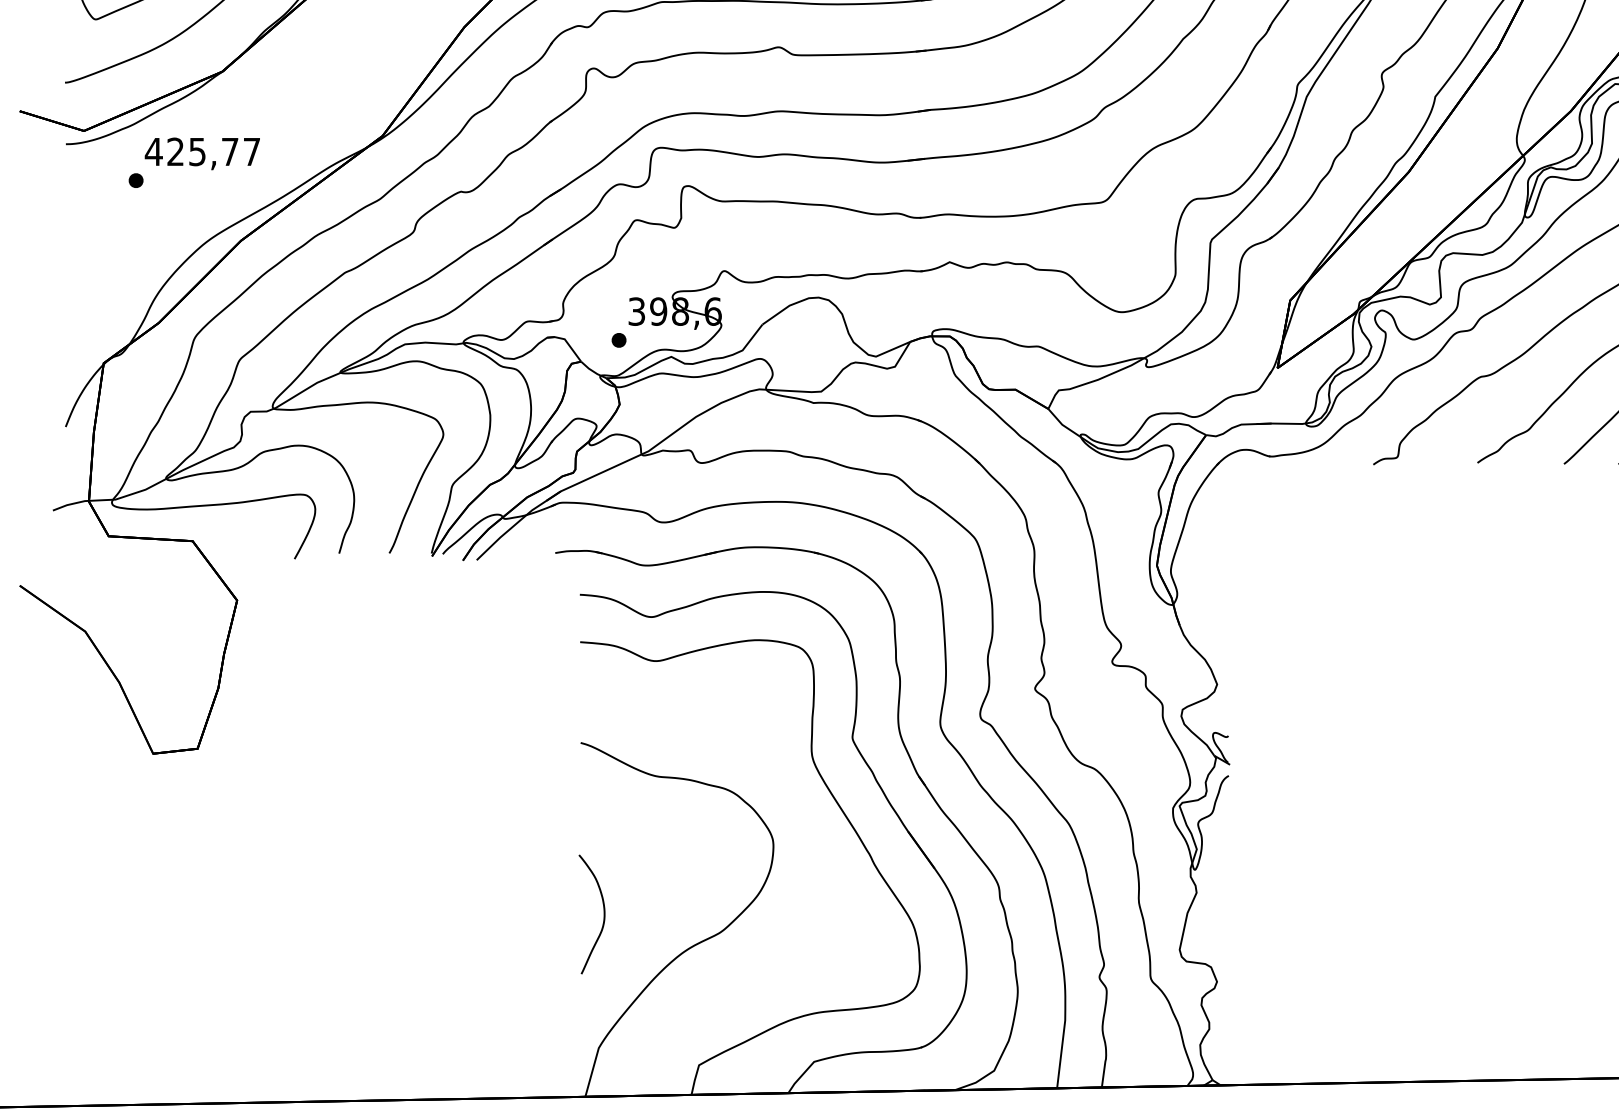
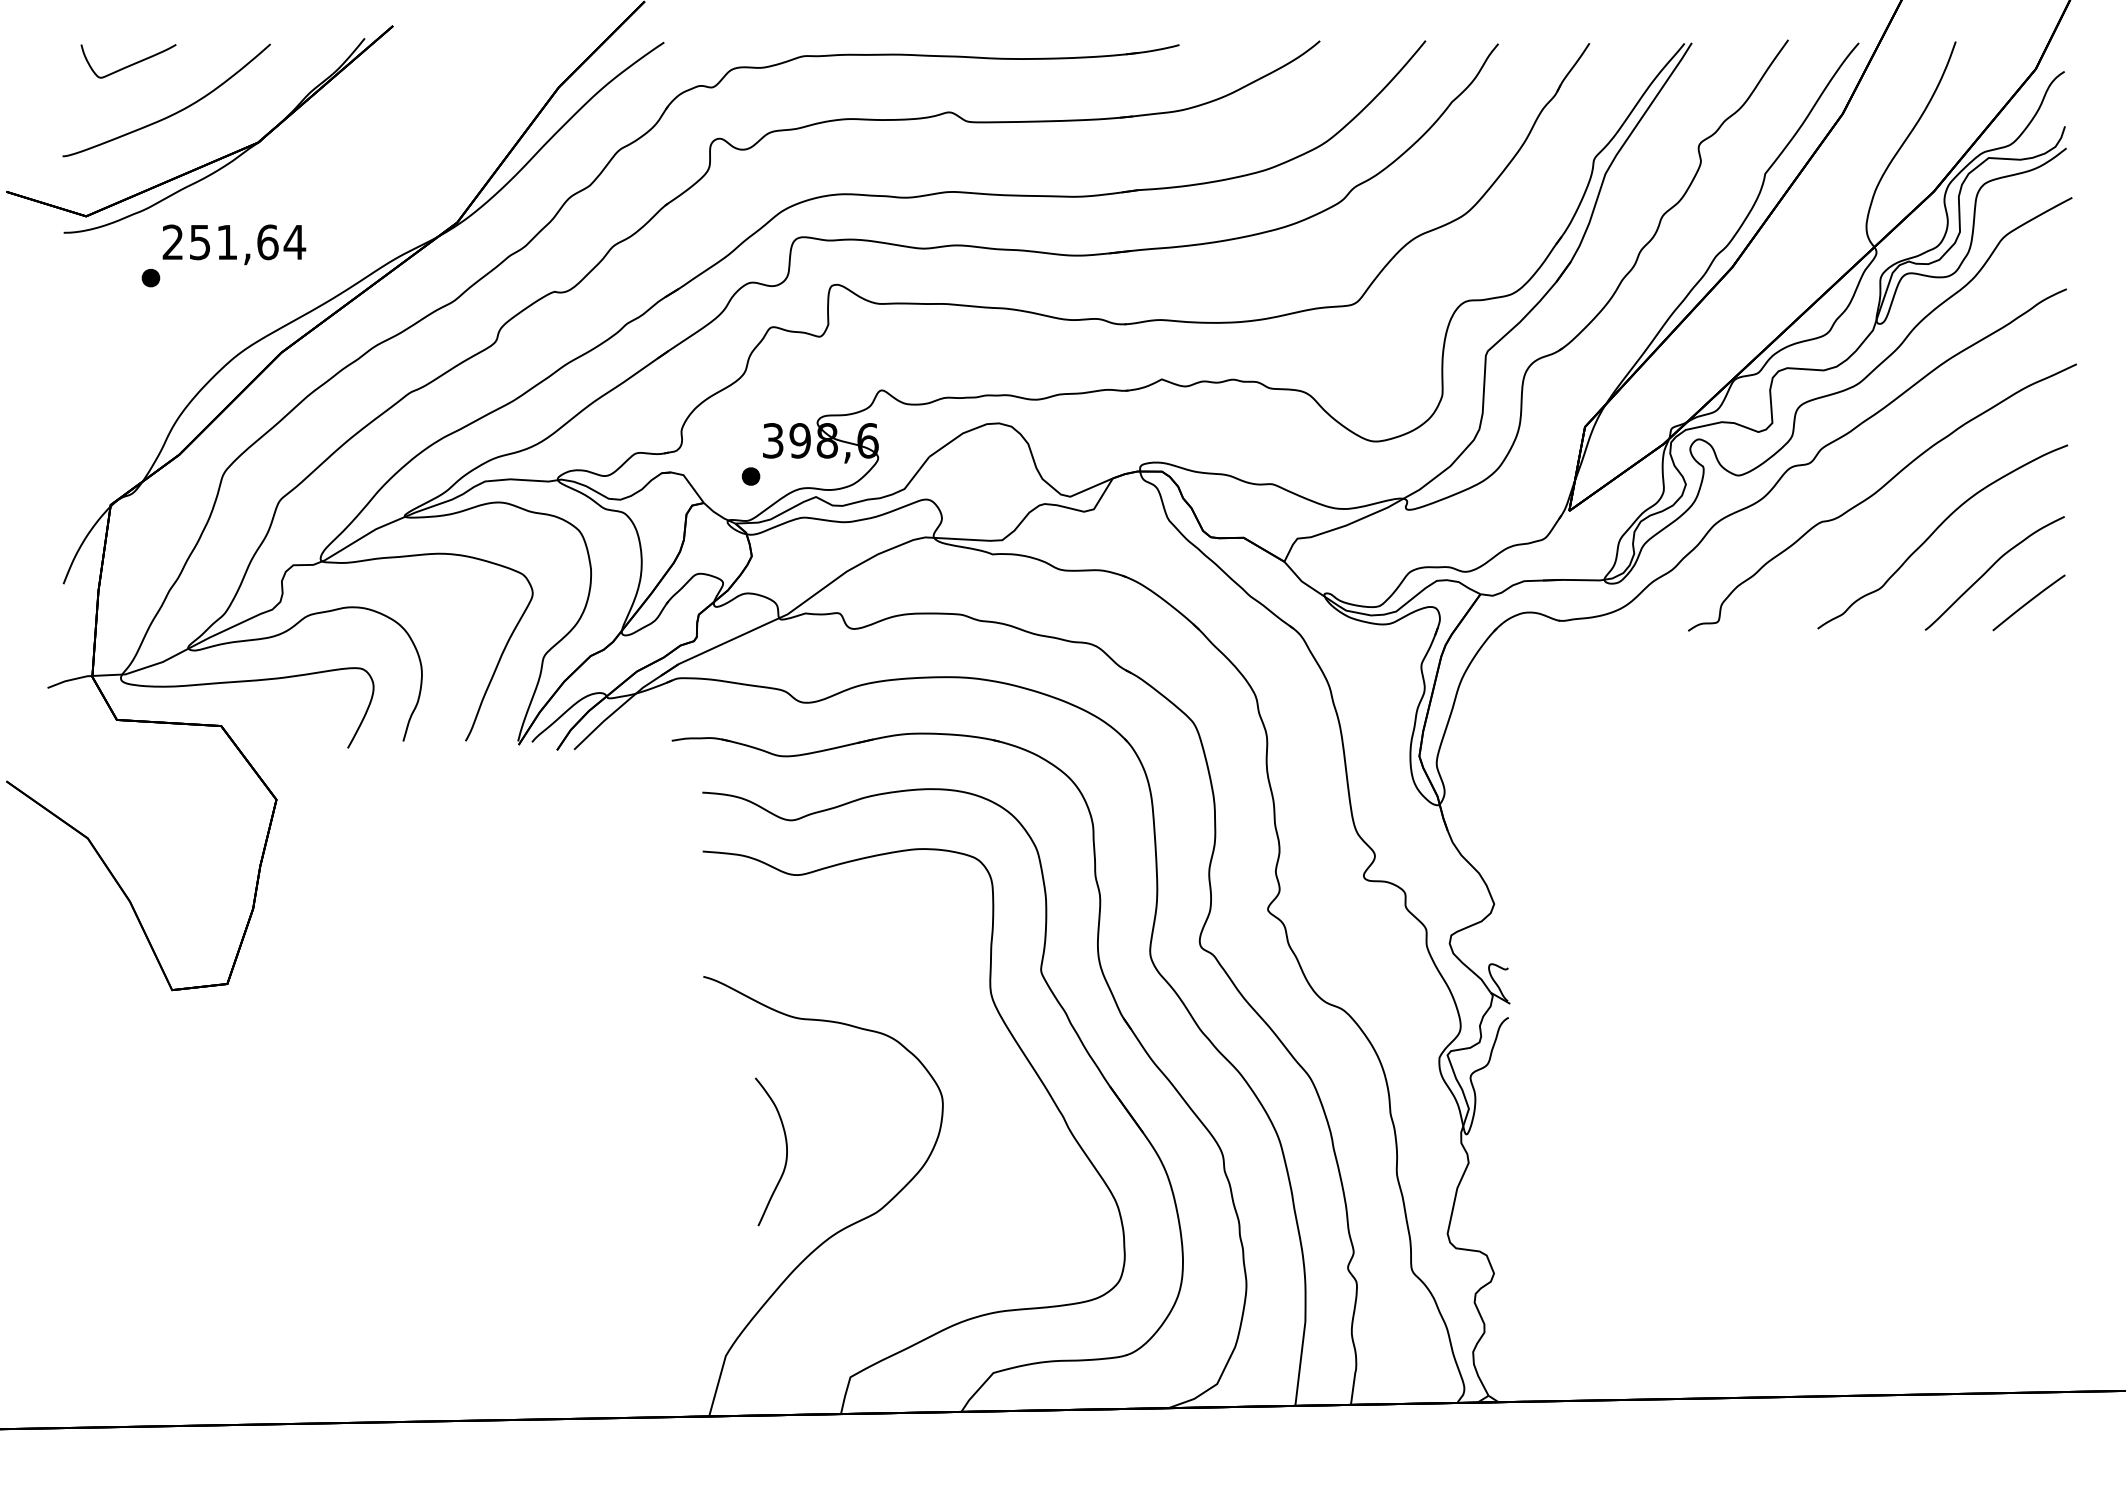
text: (202, 152) -> (233, 242), 425,77 -> 251,64
part: (604, 914) -> (786, 1151), moved

